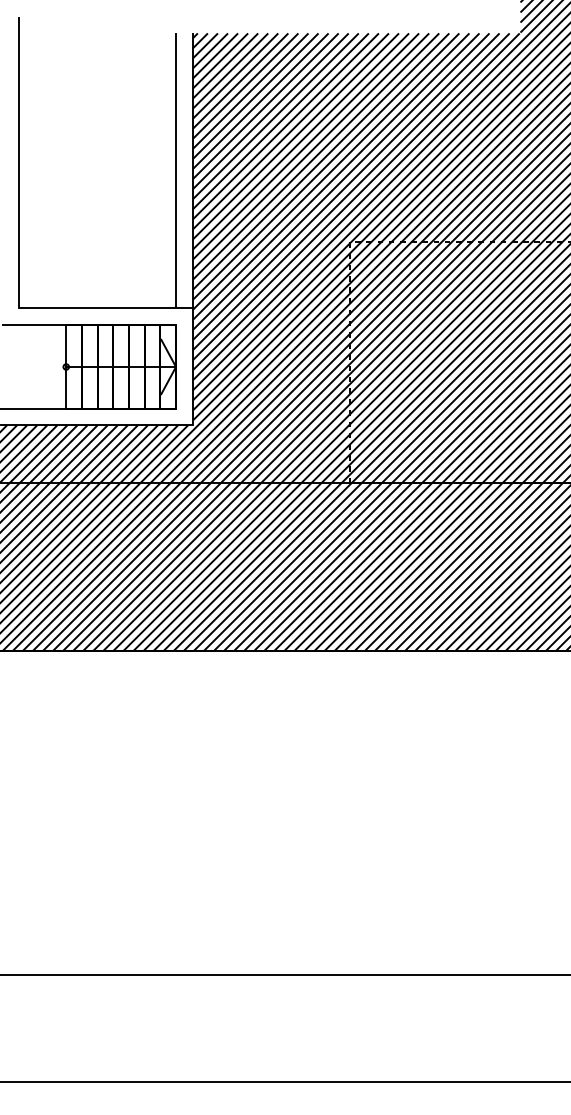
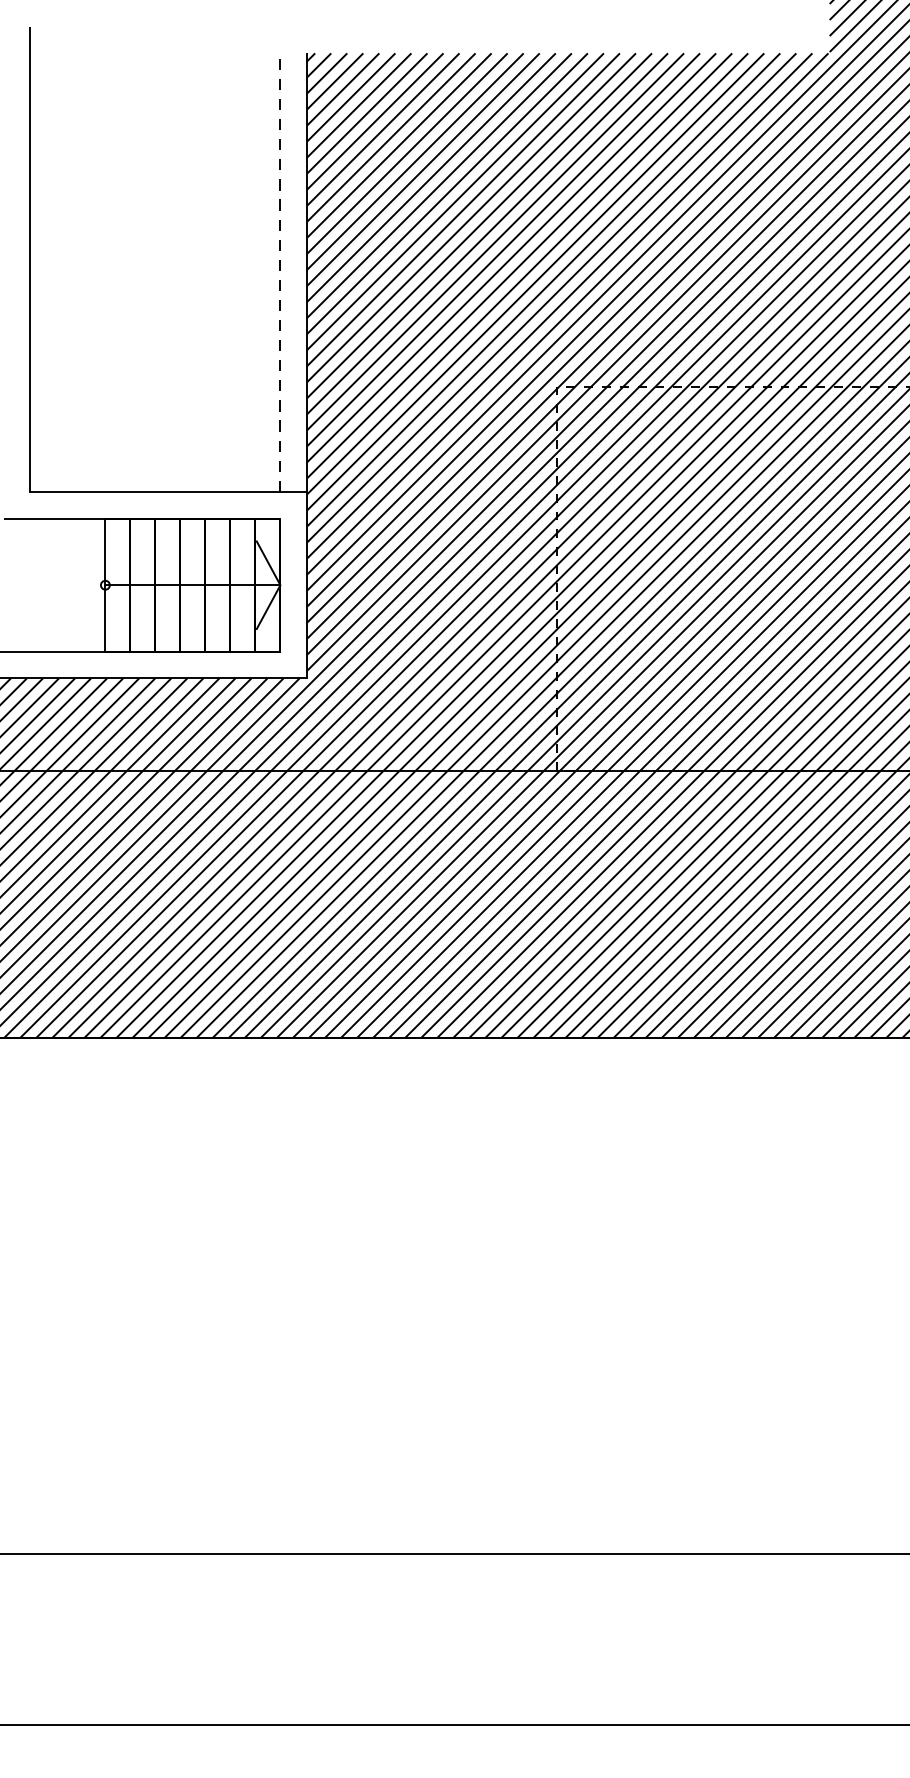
line: (176, 170) -> (281, 271), solid -> dashed

